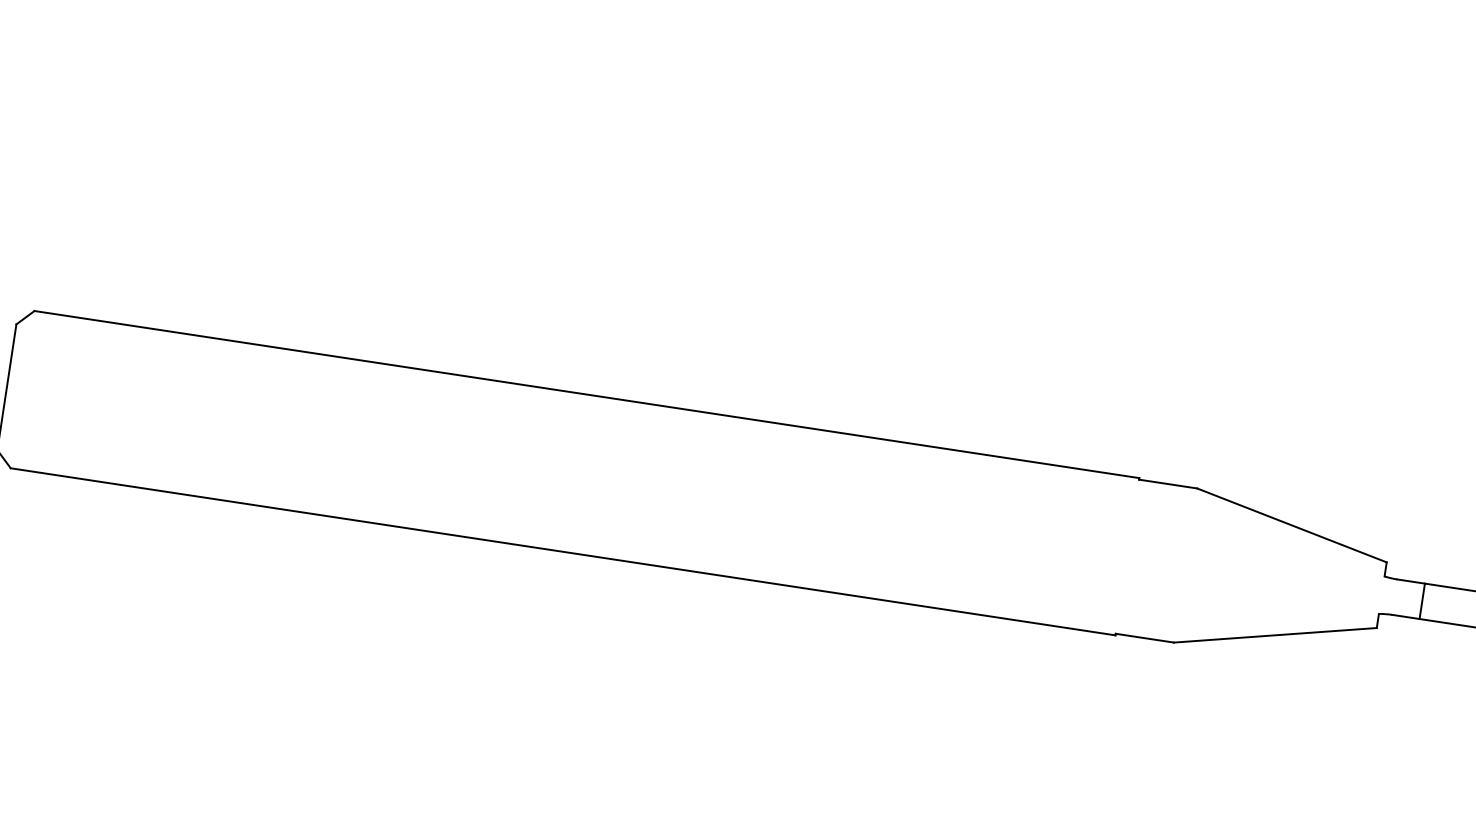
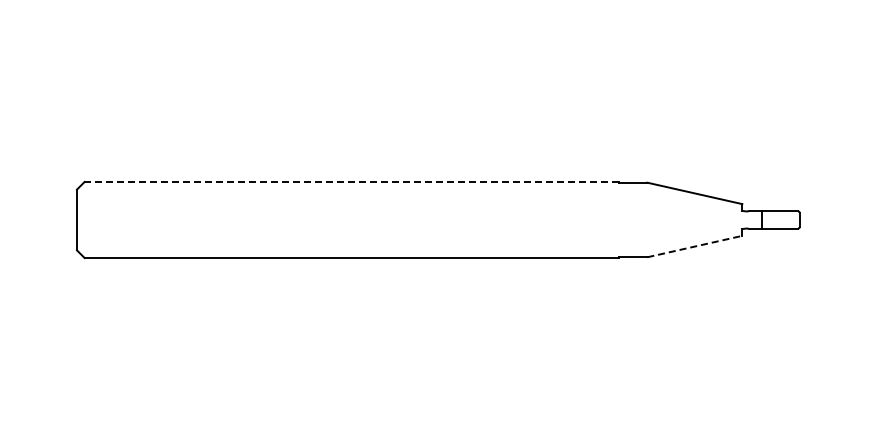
line: (586, 393) -> (351, 181), solid -> dashed
line: (1274, 635) -> (694, 246), solid -> dashed

